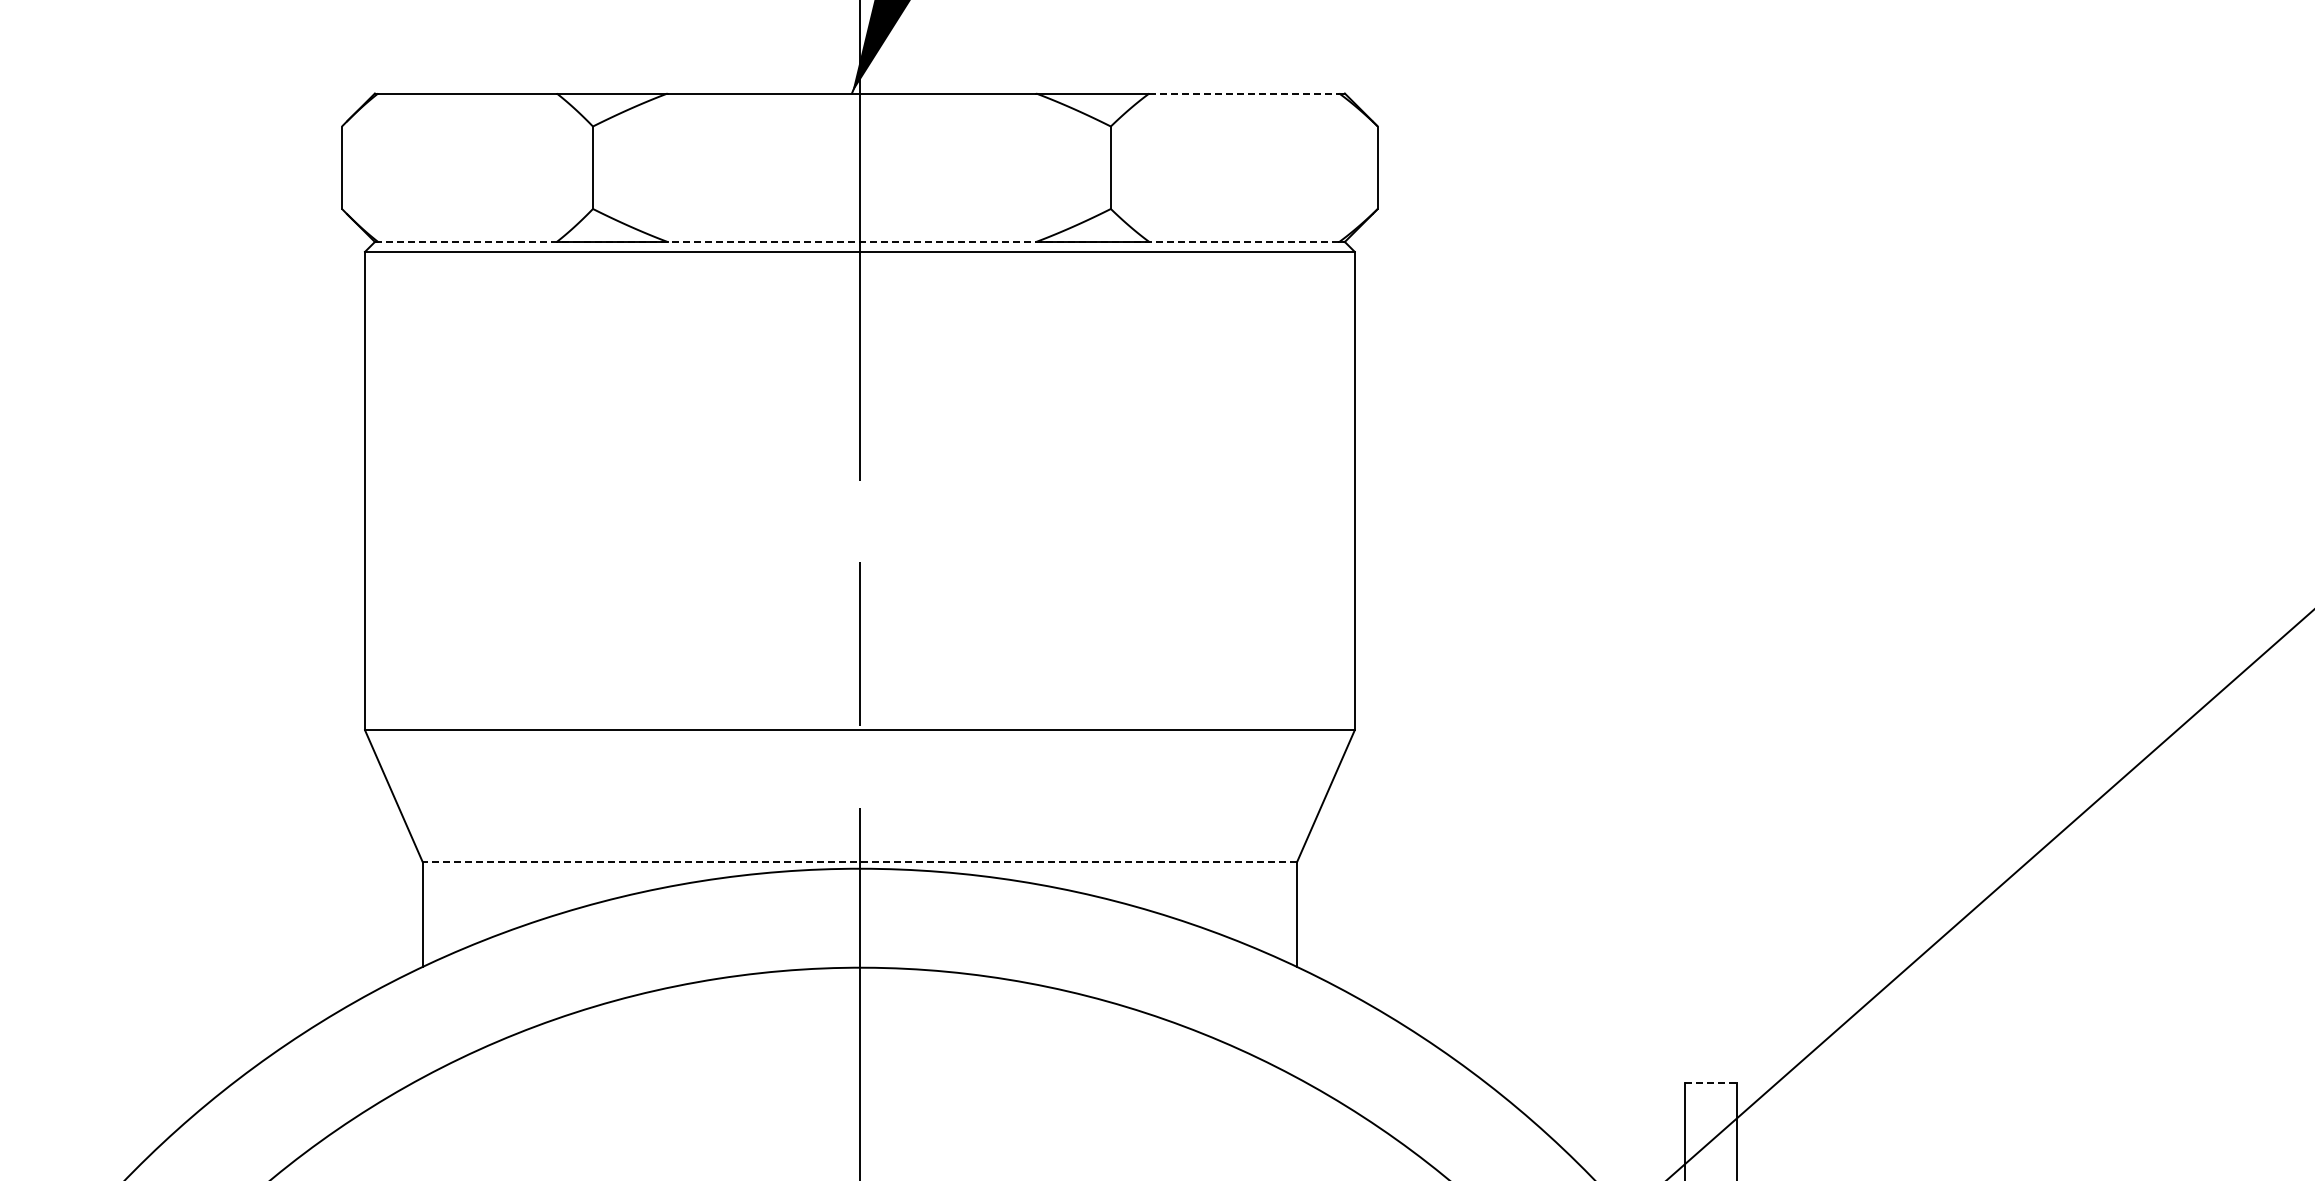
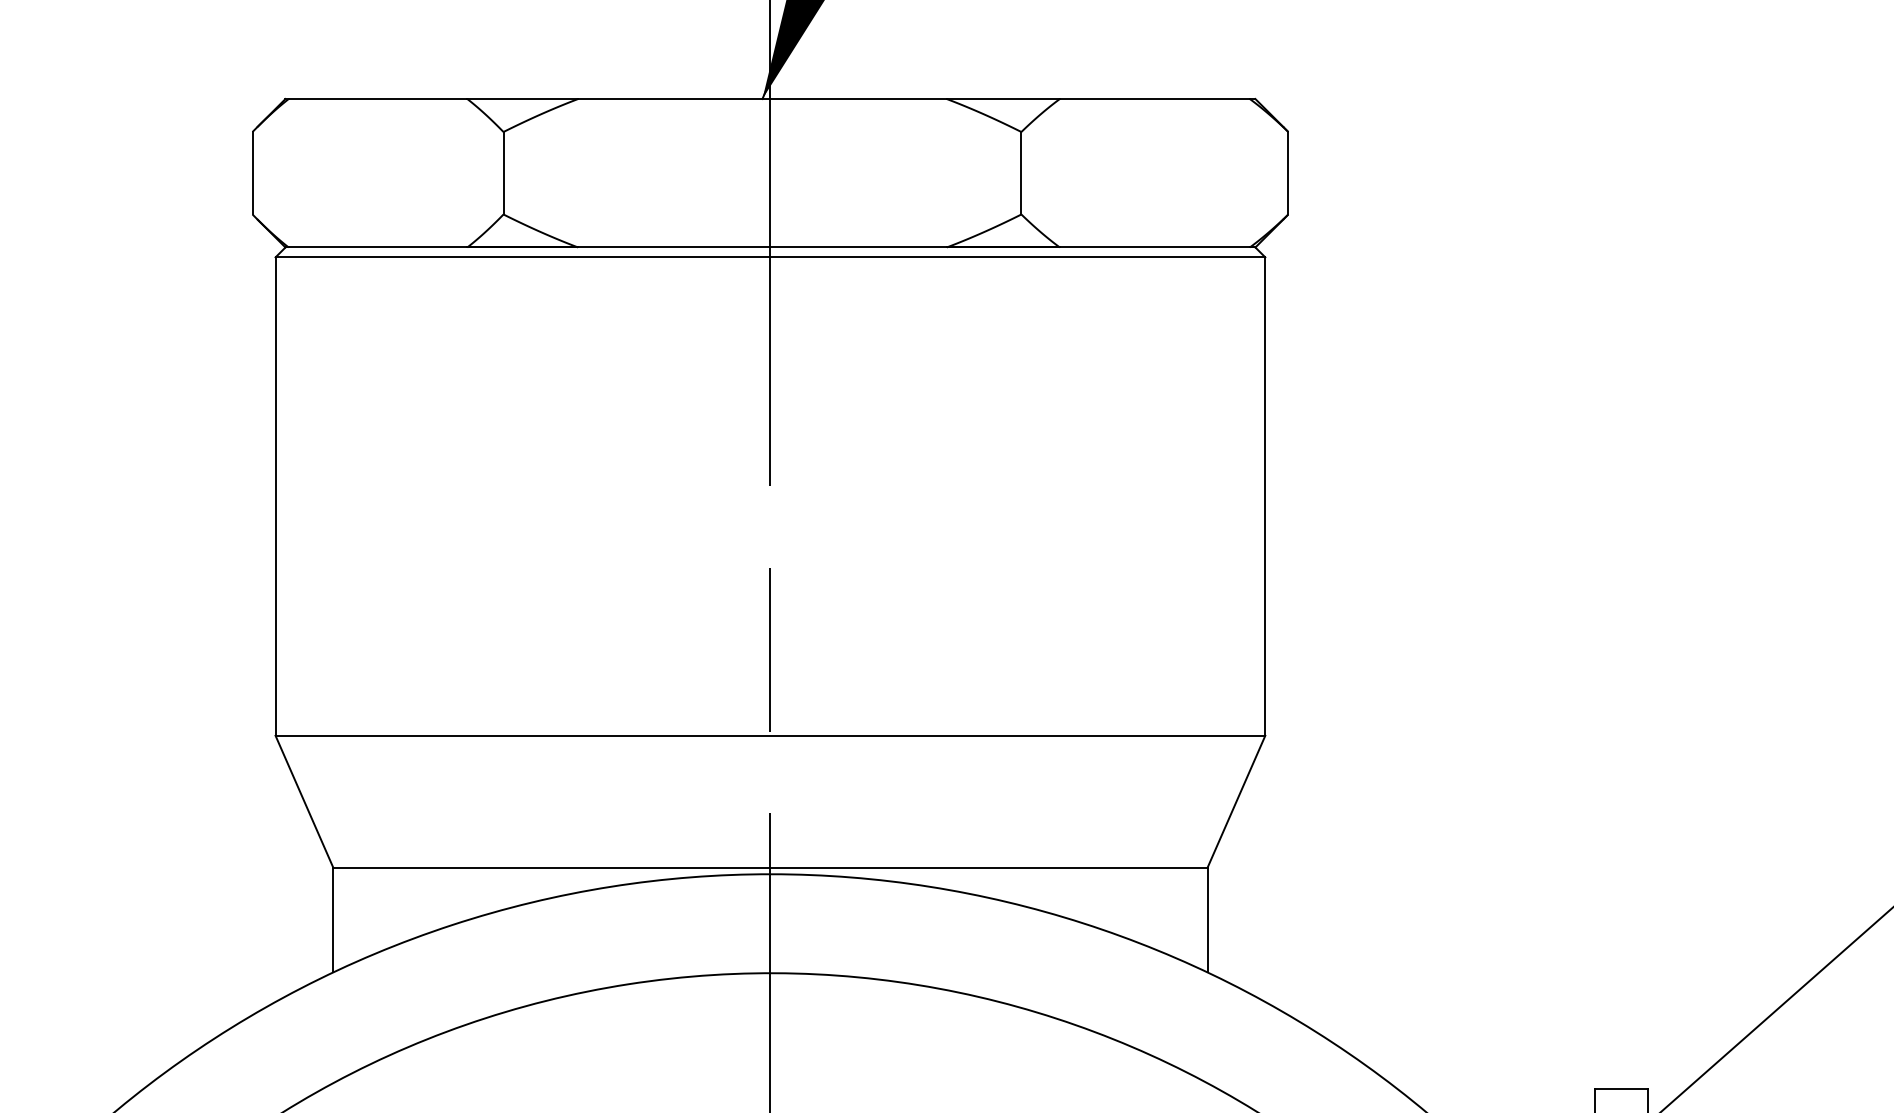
line: (1244, 93) -> (1155, 99), dashed -> solid
line: (859, 241) -> (770, 247), dashed -> solid
line: (859, 862) -> (770, 868), dashed -> solid
line: (1711, 1083) -> (1622, 1089), dashed -> solid

